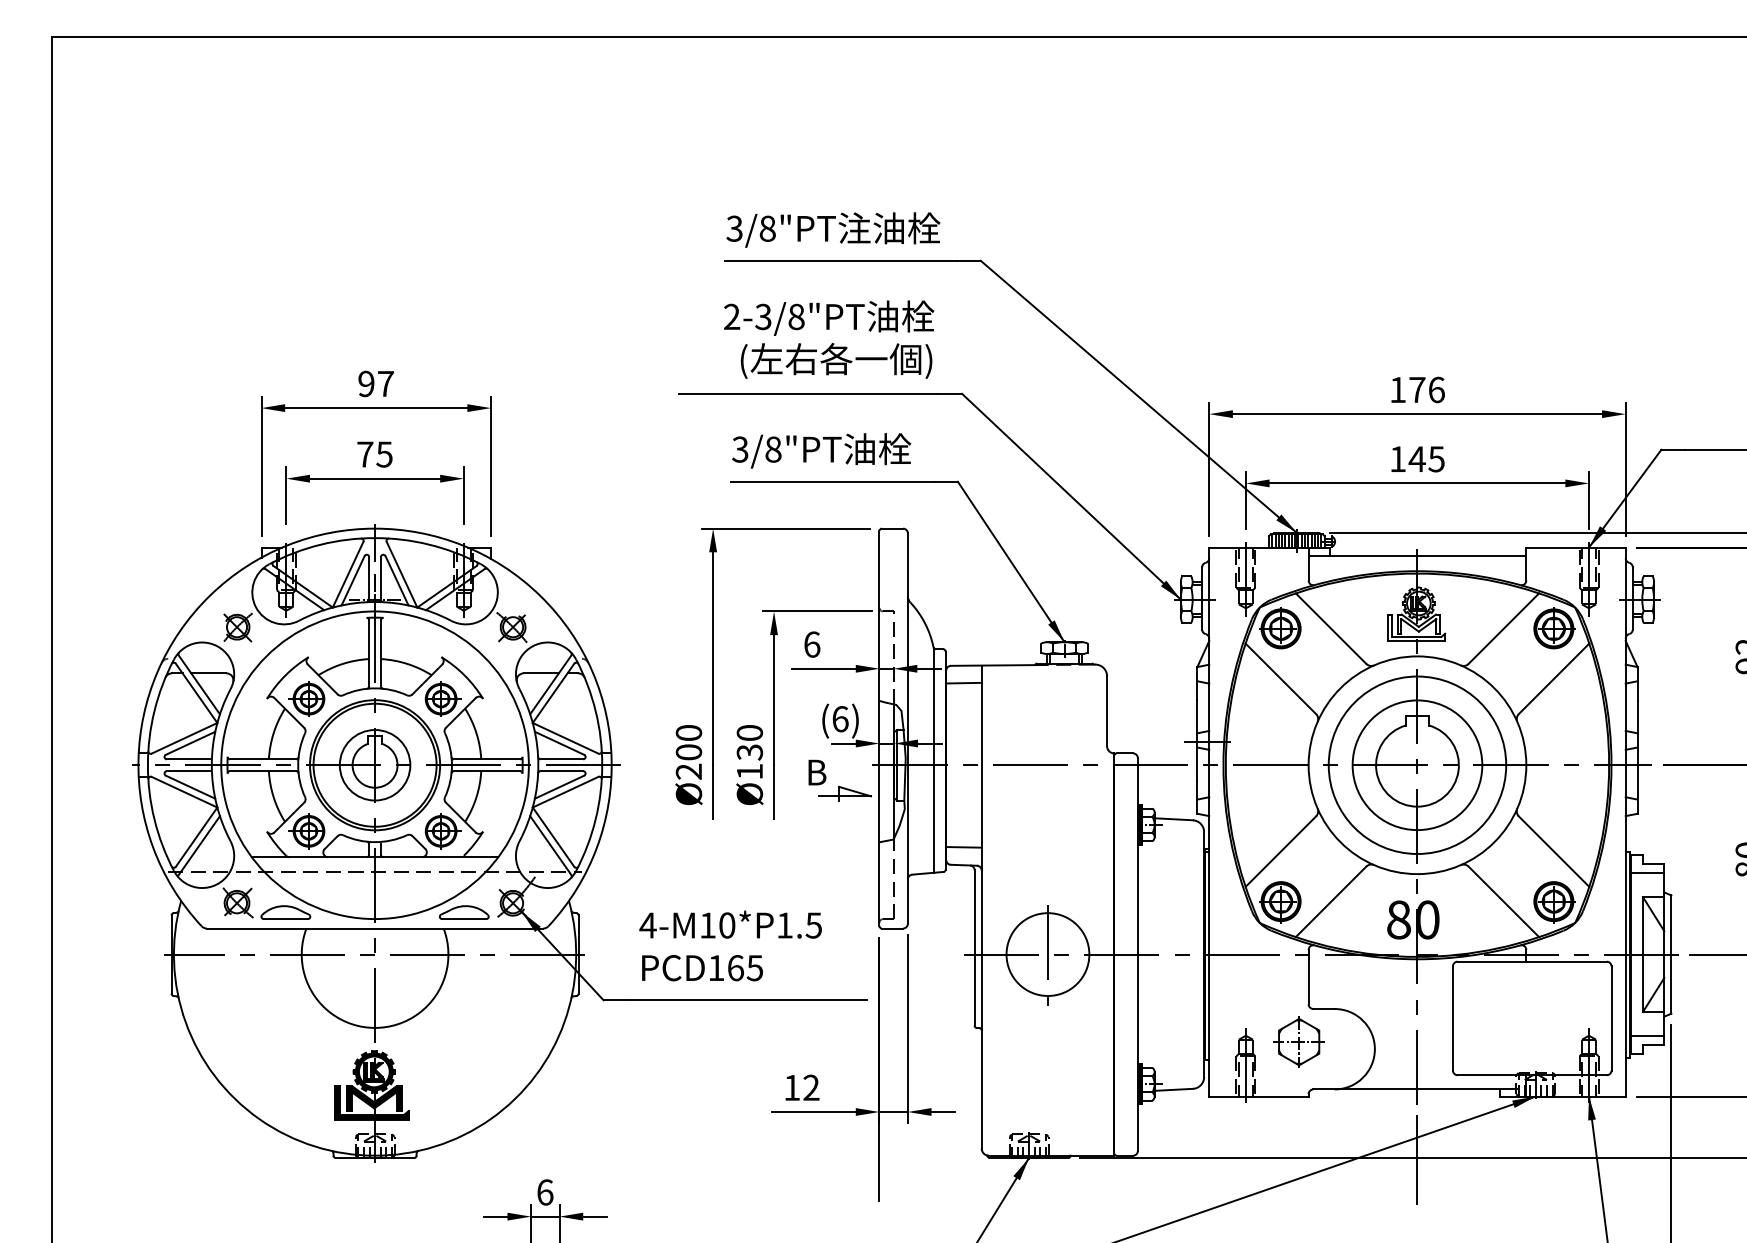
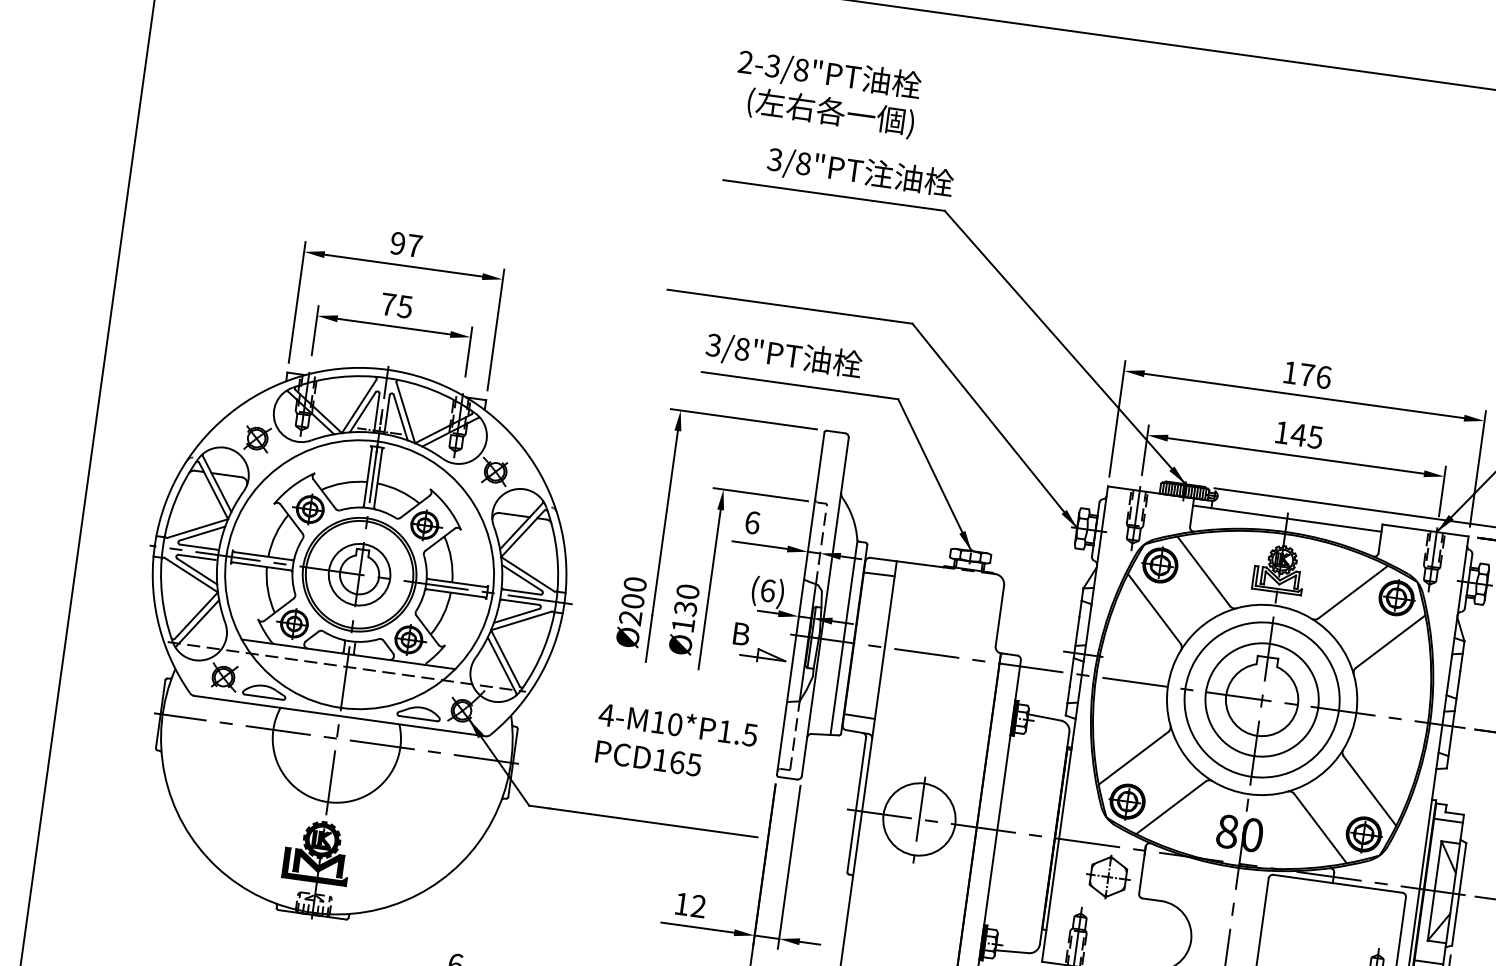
text: (833, 229) -> (860, 172), moved
text: (829, 339) -> (827, 93), moved
text: (730, 945) -> (675, 742), moved
part: (1298, 1041) -> (1107, 876), moved

